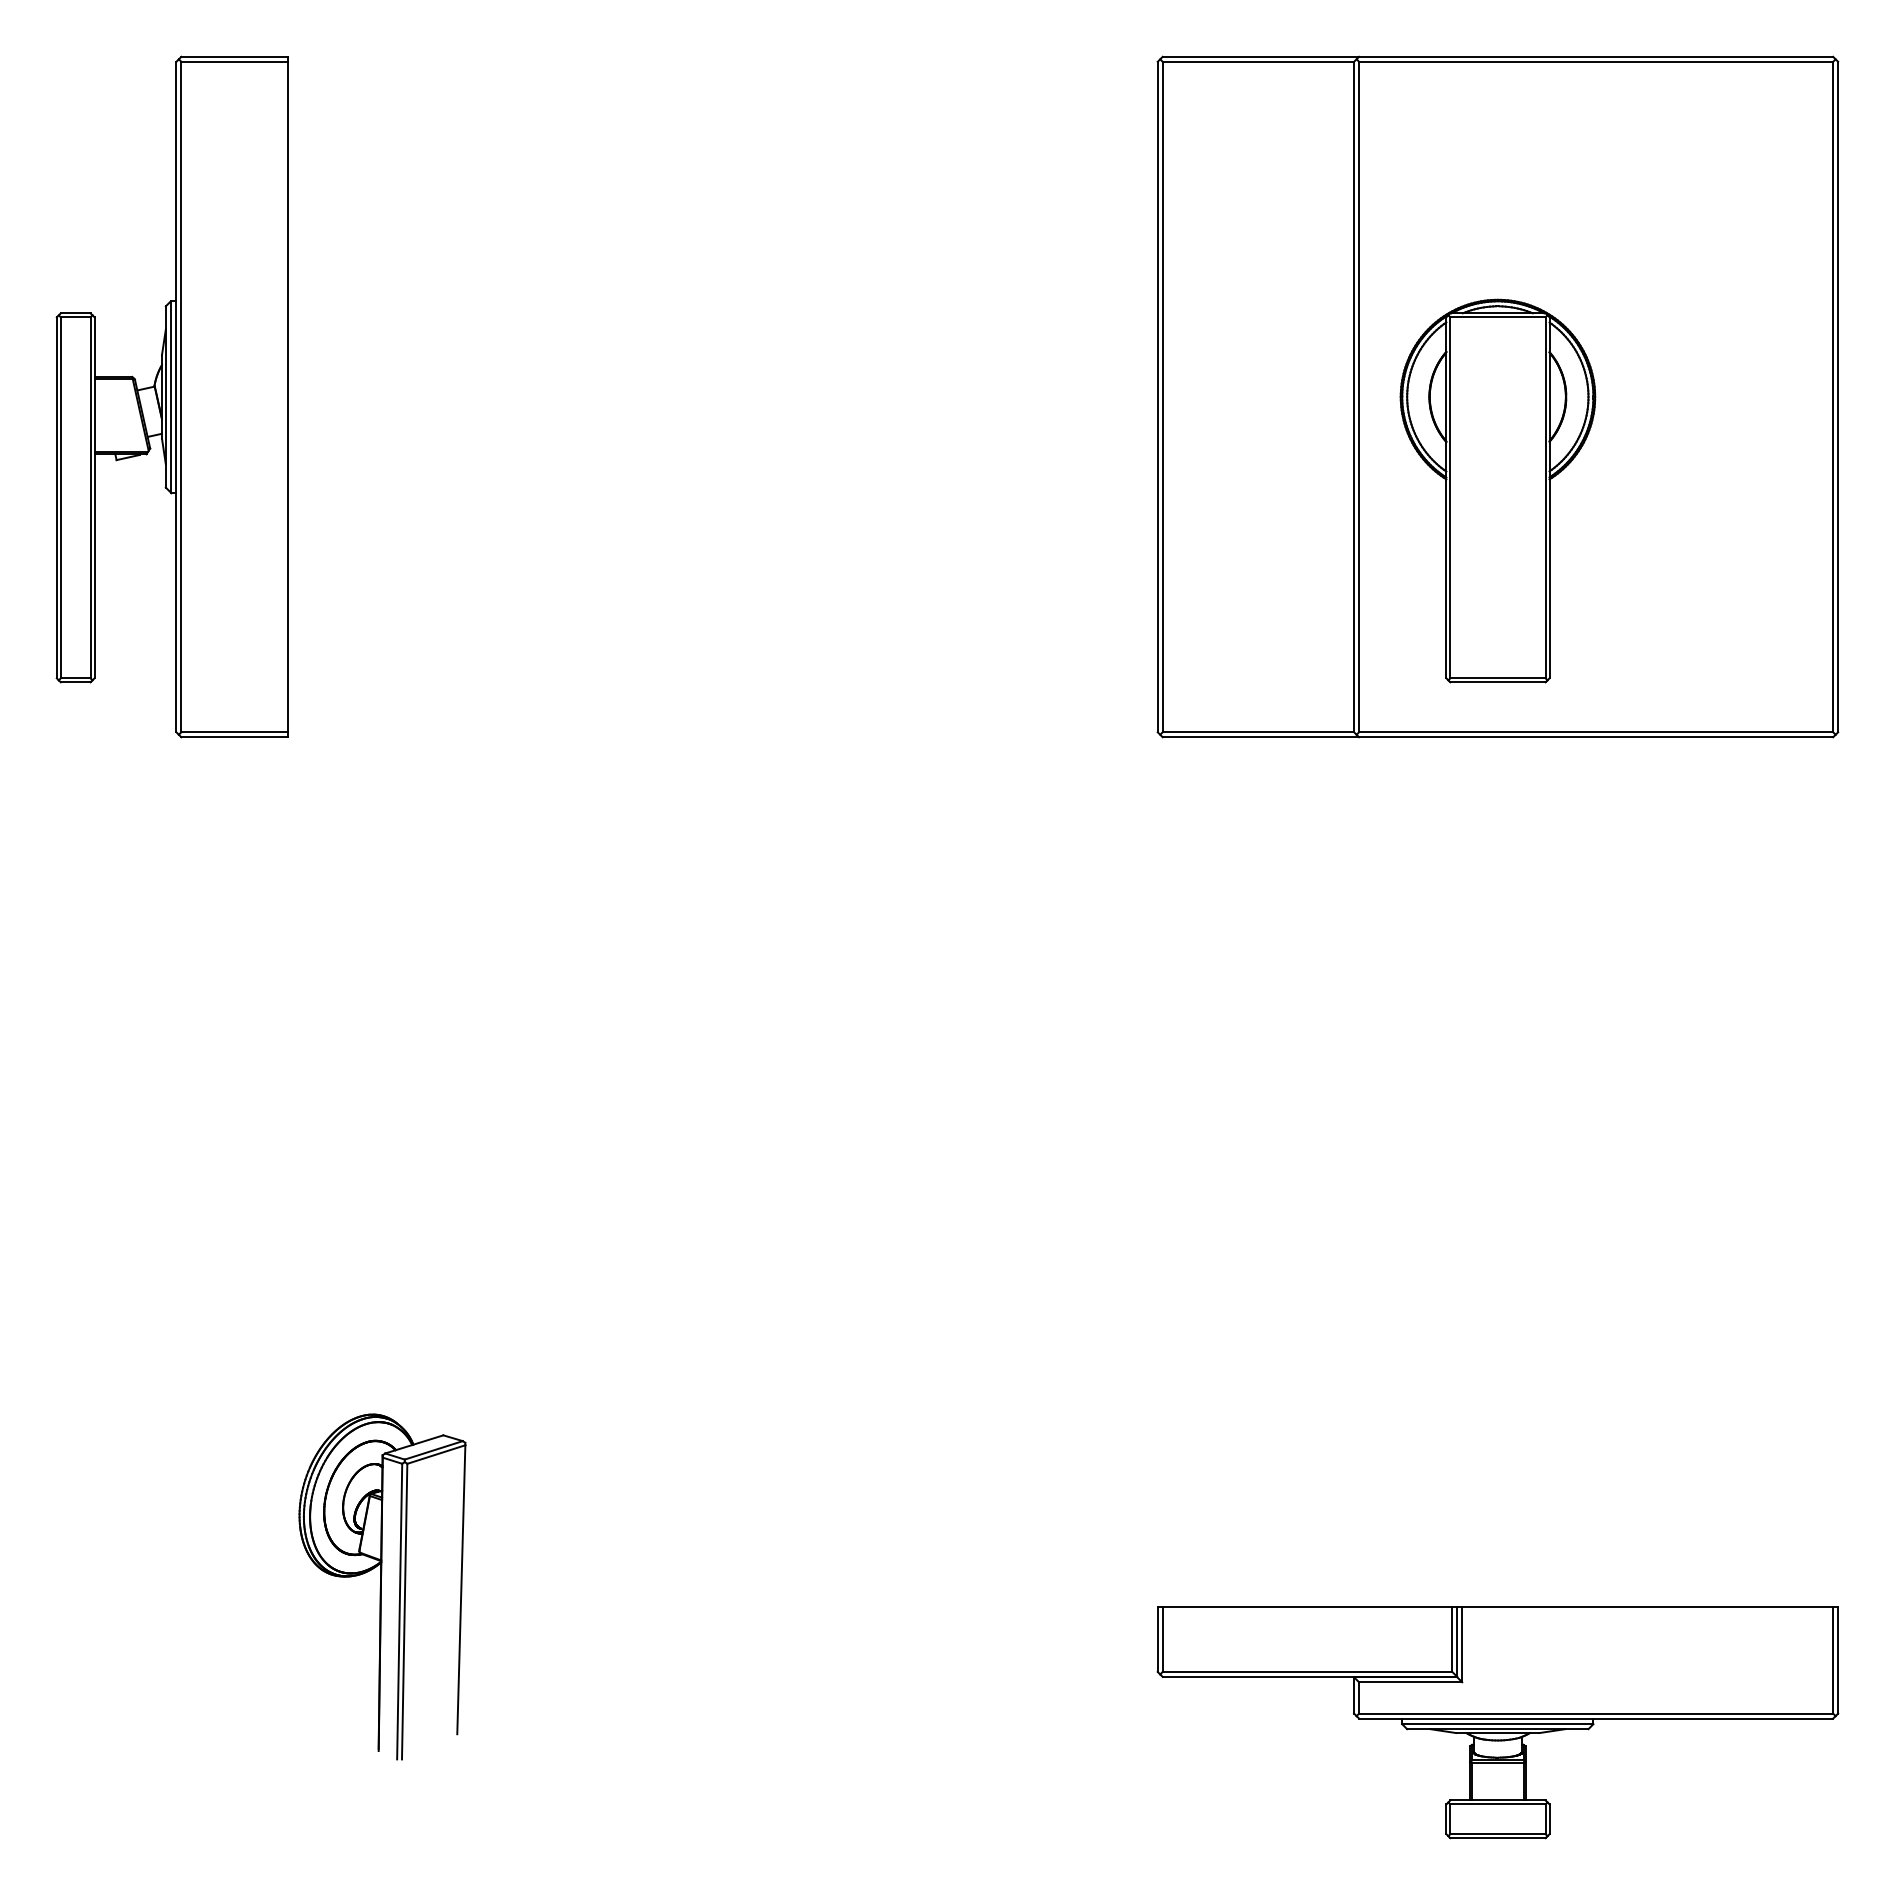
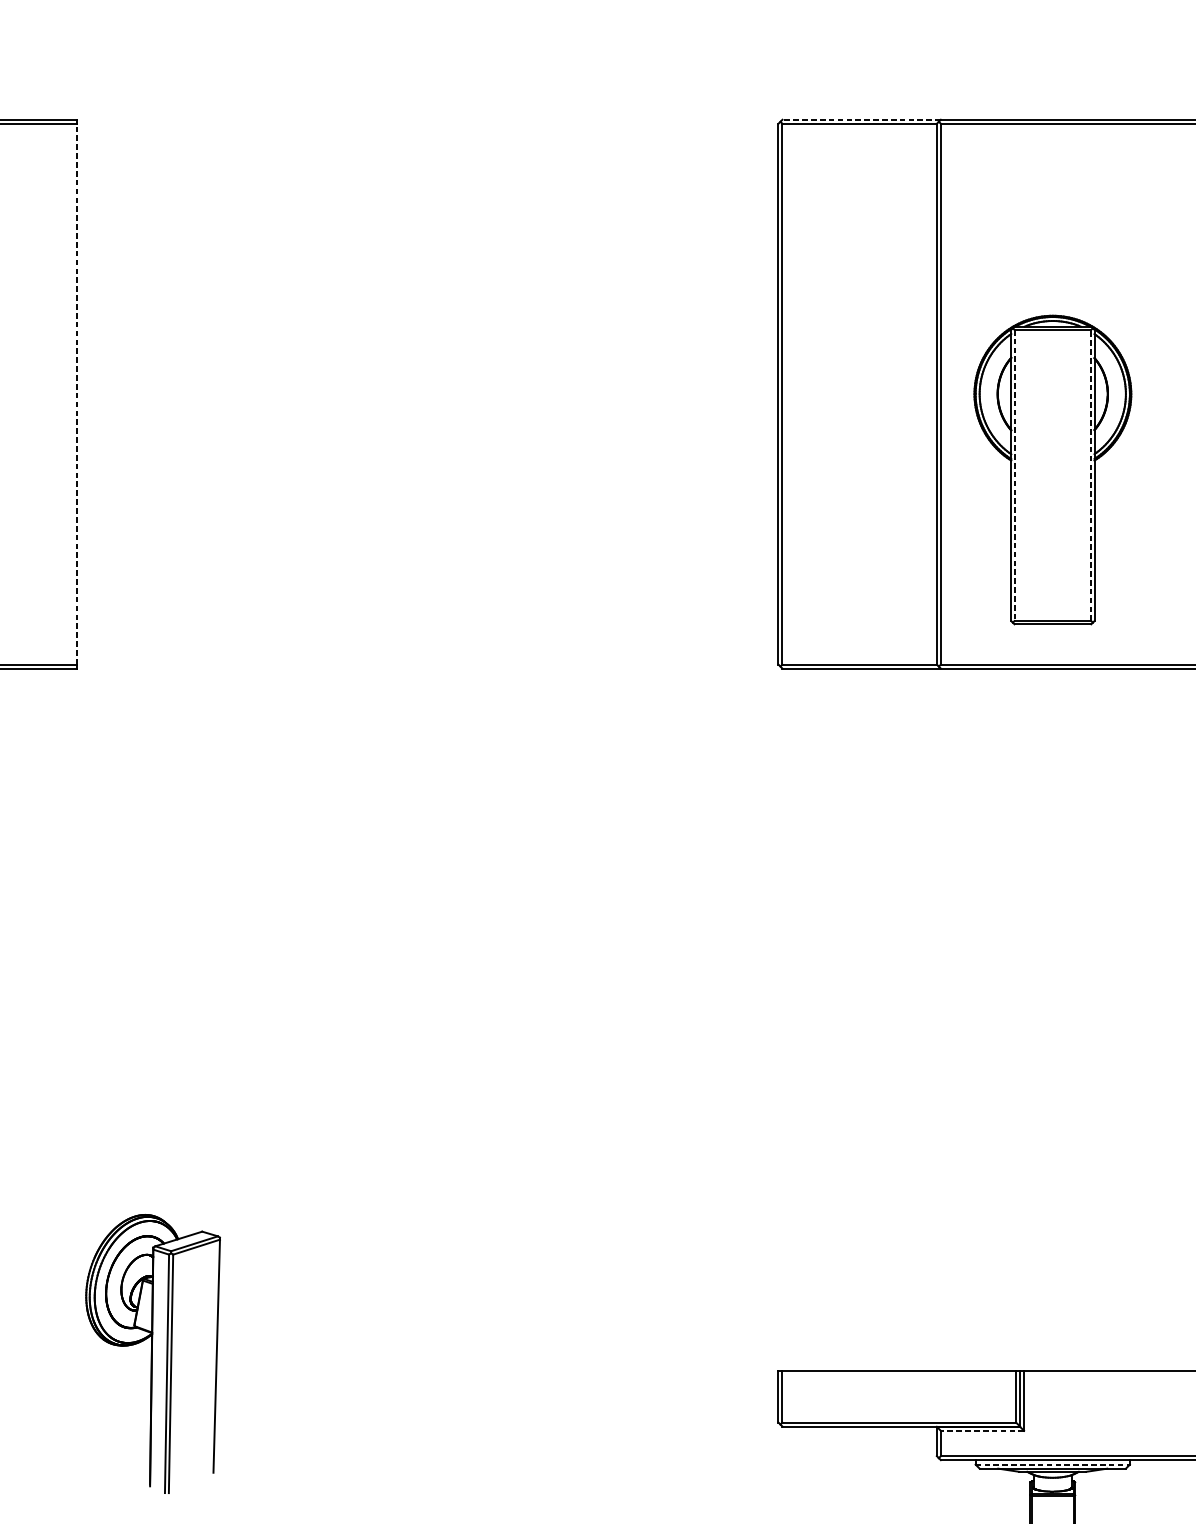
line: (1260, 56) -> (861, 119), solid -> dashed
line: (287, 396) -> (76, 393), solid -> dashed
line: (1450, 497) -> (1014, 475), solid -> dashed
line: (1545, 497) -> (1091, 475), solid -> dashed
line: (1410, 1682) -> (982, 1431), solid -> dashed
line: (1497, 1724) -> (1052, 1464), solid -> dashed

